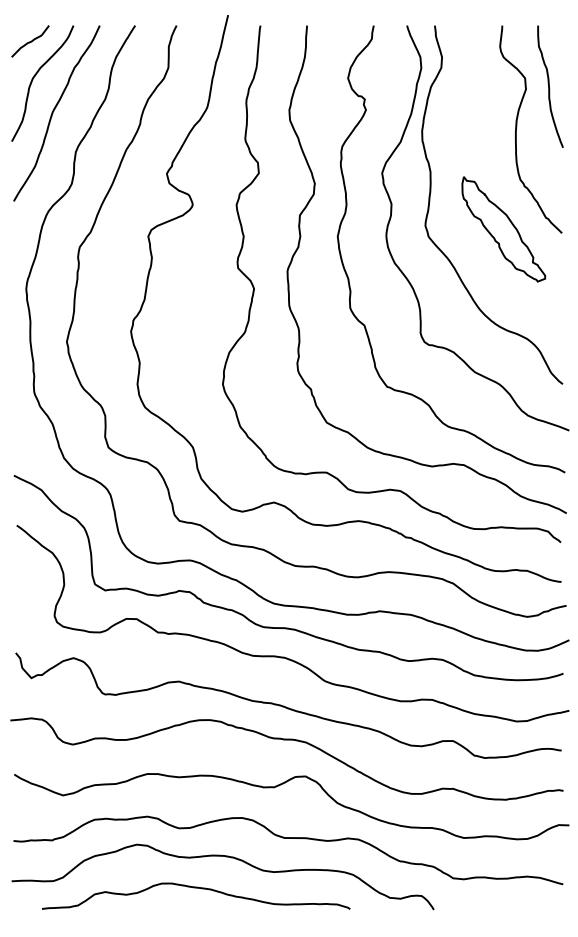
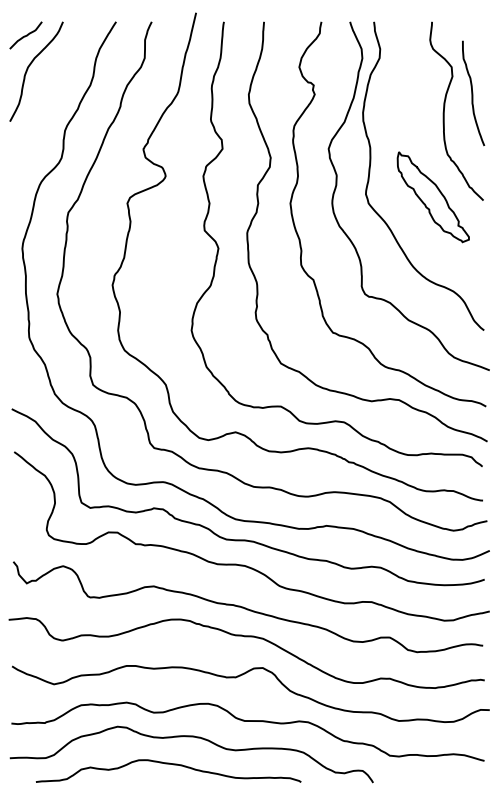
curve: (549, 86) -> (472, 93), moved
curve: (54, 111) -> (46, 95), removed

